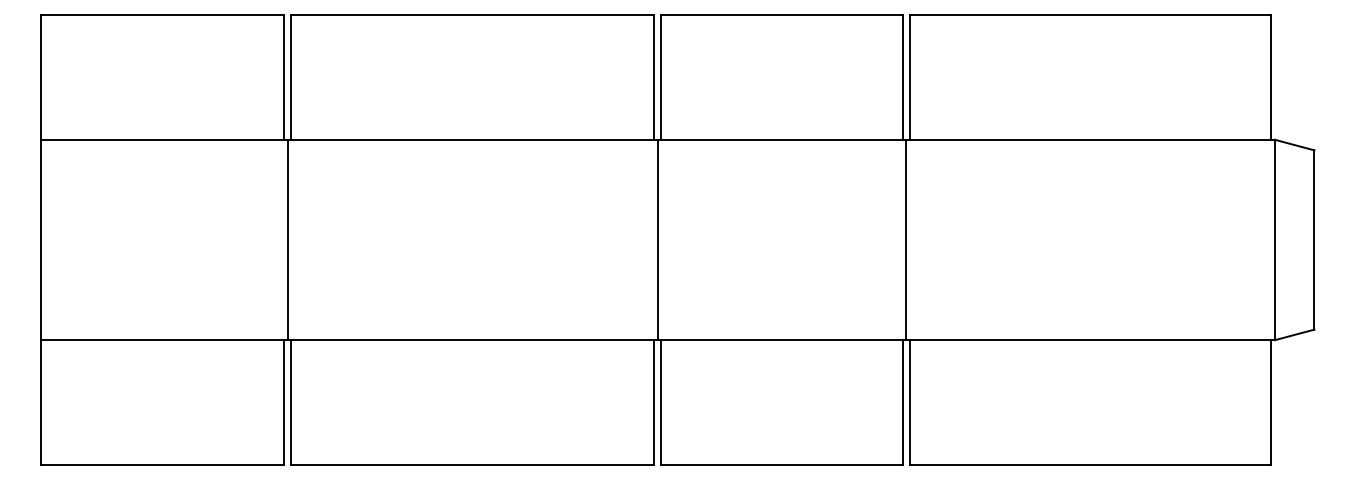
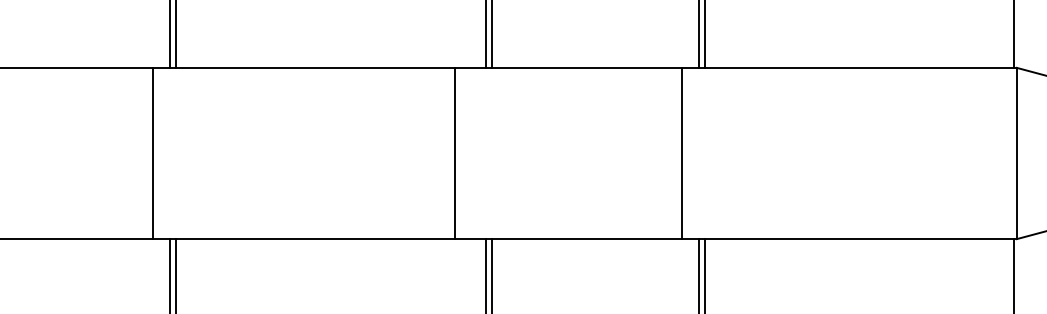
line: (287, 239) -> (153, 153), moved
line: (657, 239) -> (454, 153), moved
line: (906, 239) -> (682, 153), moved

